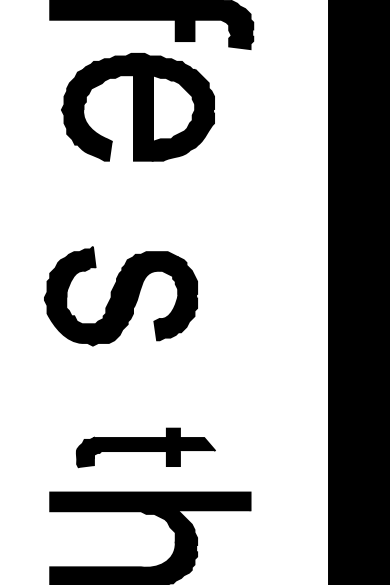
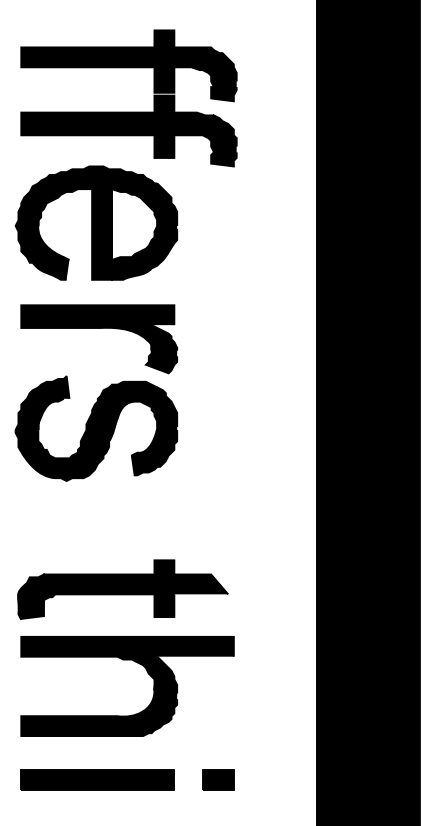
part: (138, 106) -> (96, 222), moved
part: (123, 201) -> (99, 328), added
part: (145, 447) -> (122, 589), size x1.43

